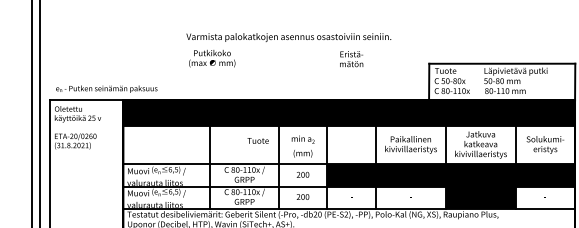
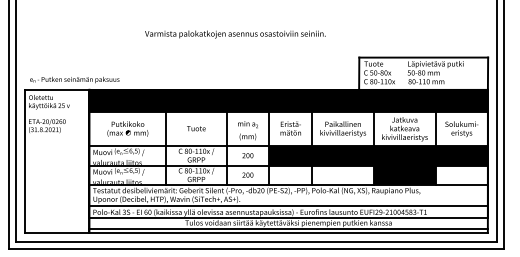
text: (211, 57) -> (127, 128), moved
text: (351, 59) -> (290, 128), moved
text: (258, 140) -> (196, 128), moved

